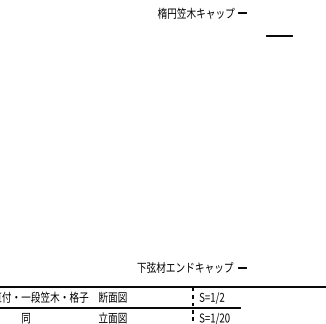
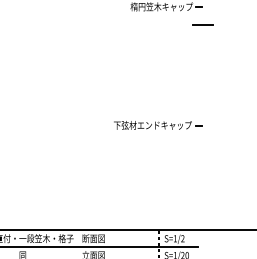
line: (279, 35) -> (202, 25), moved
part: (191, 267) -> (157, 125), moved

